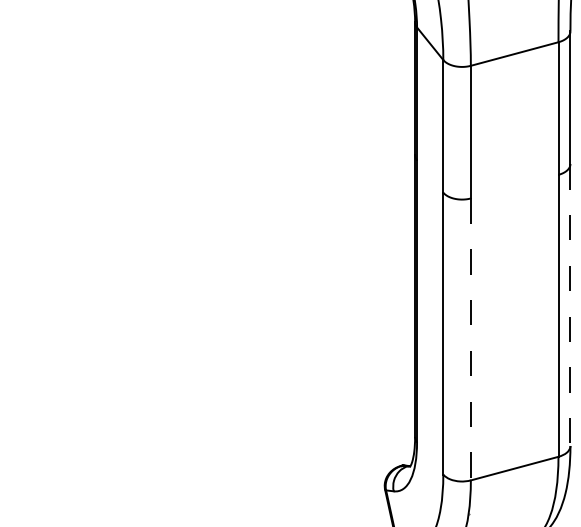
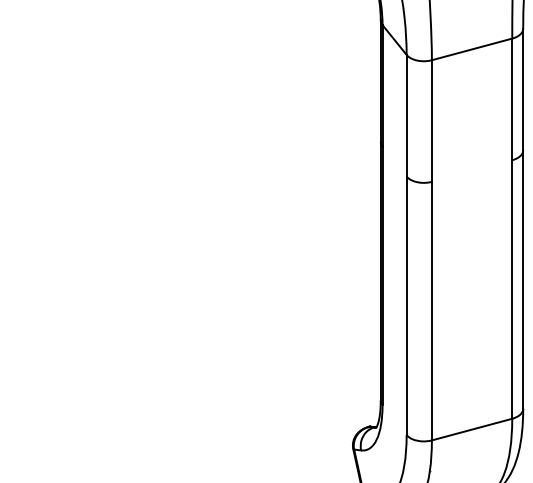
line: (570, 306) -> (523, 280), dashed -> solid
line: (470, 339) -> (431, 311), dashed -> solid

